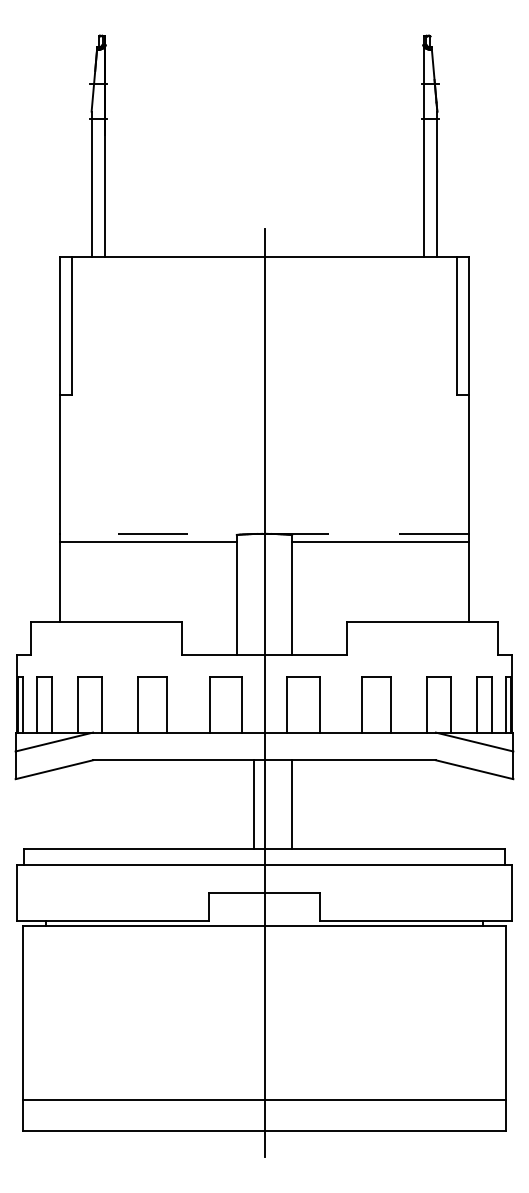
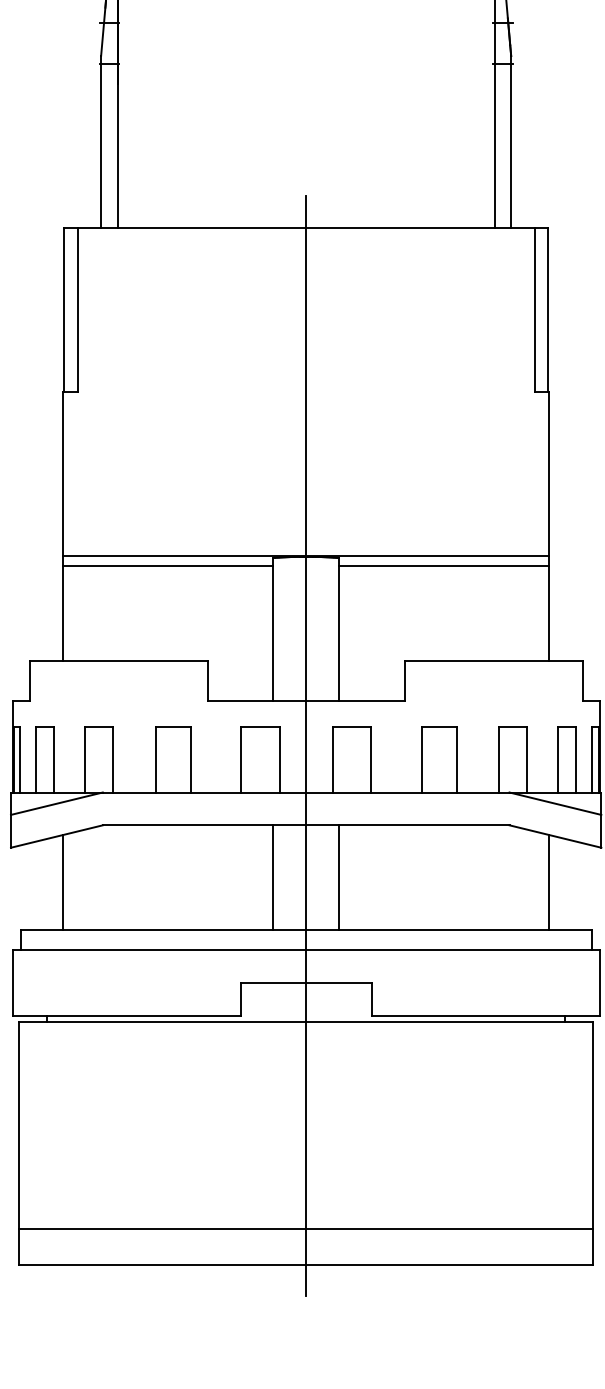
line: (264, 533) -> (306, 556), dashed -> solid
line: (253, 804) -> (272, 877), moved
line: (59, 808) -> (63, 882), added
line: (469, 808) -> (549, 882), added

